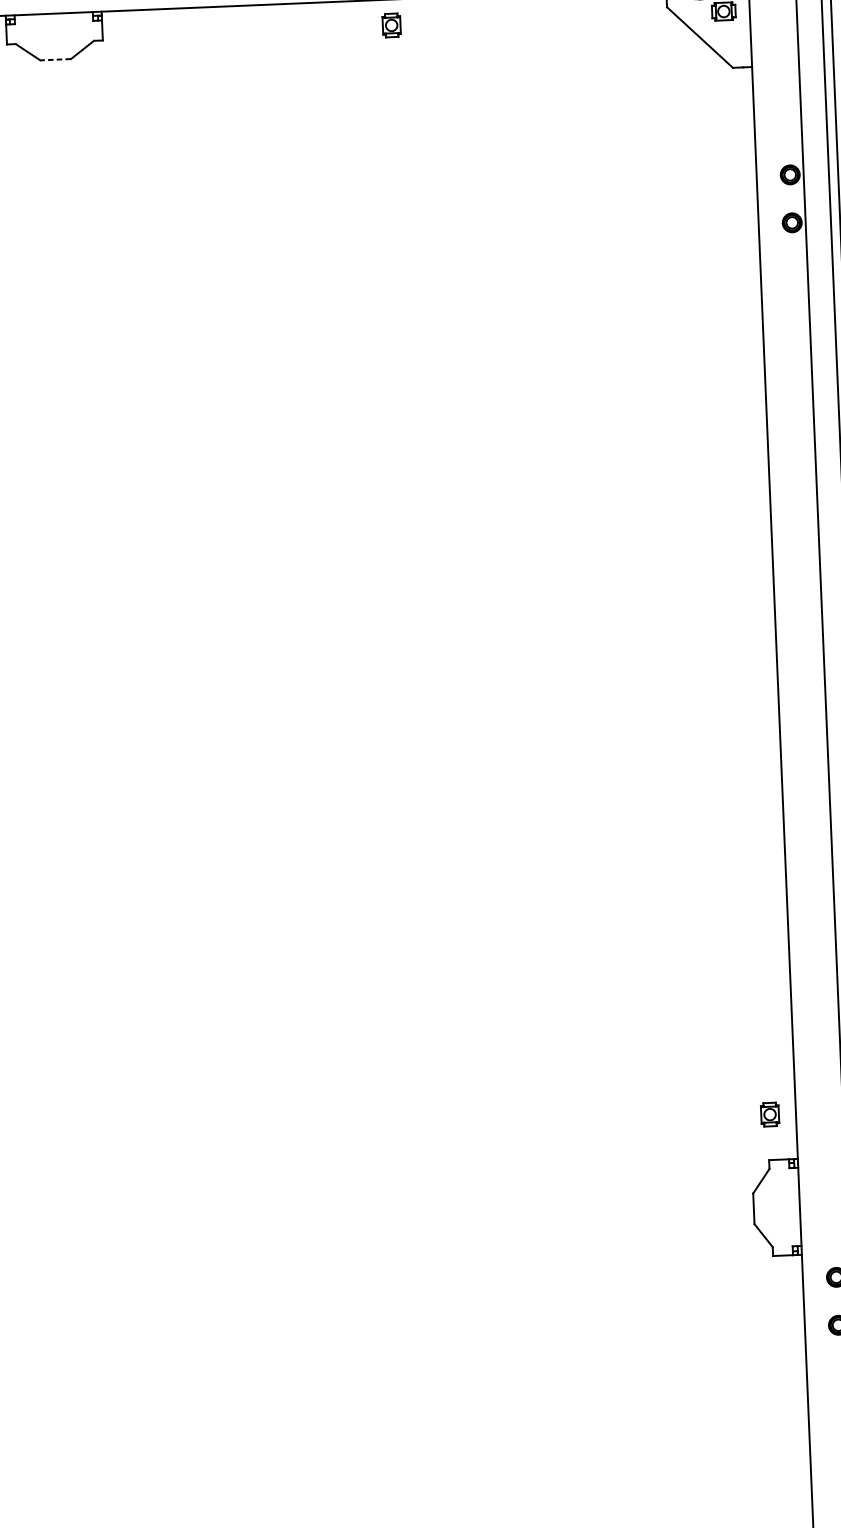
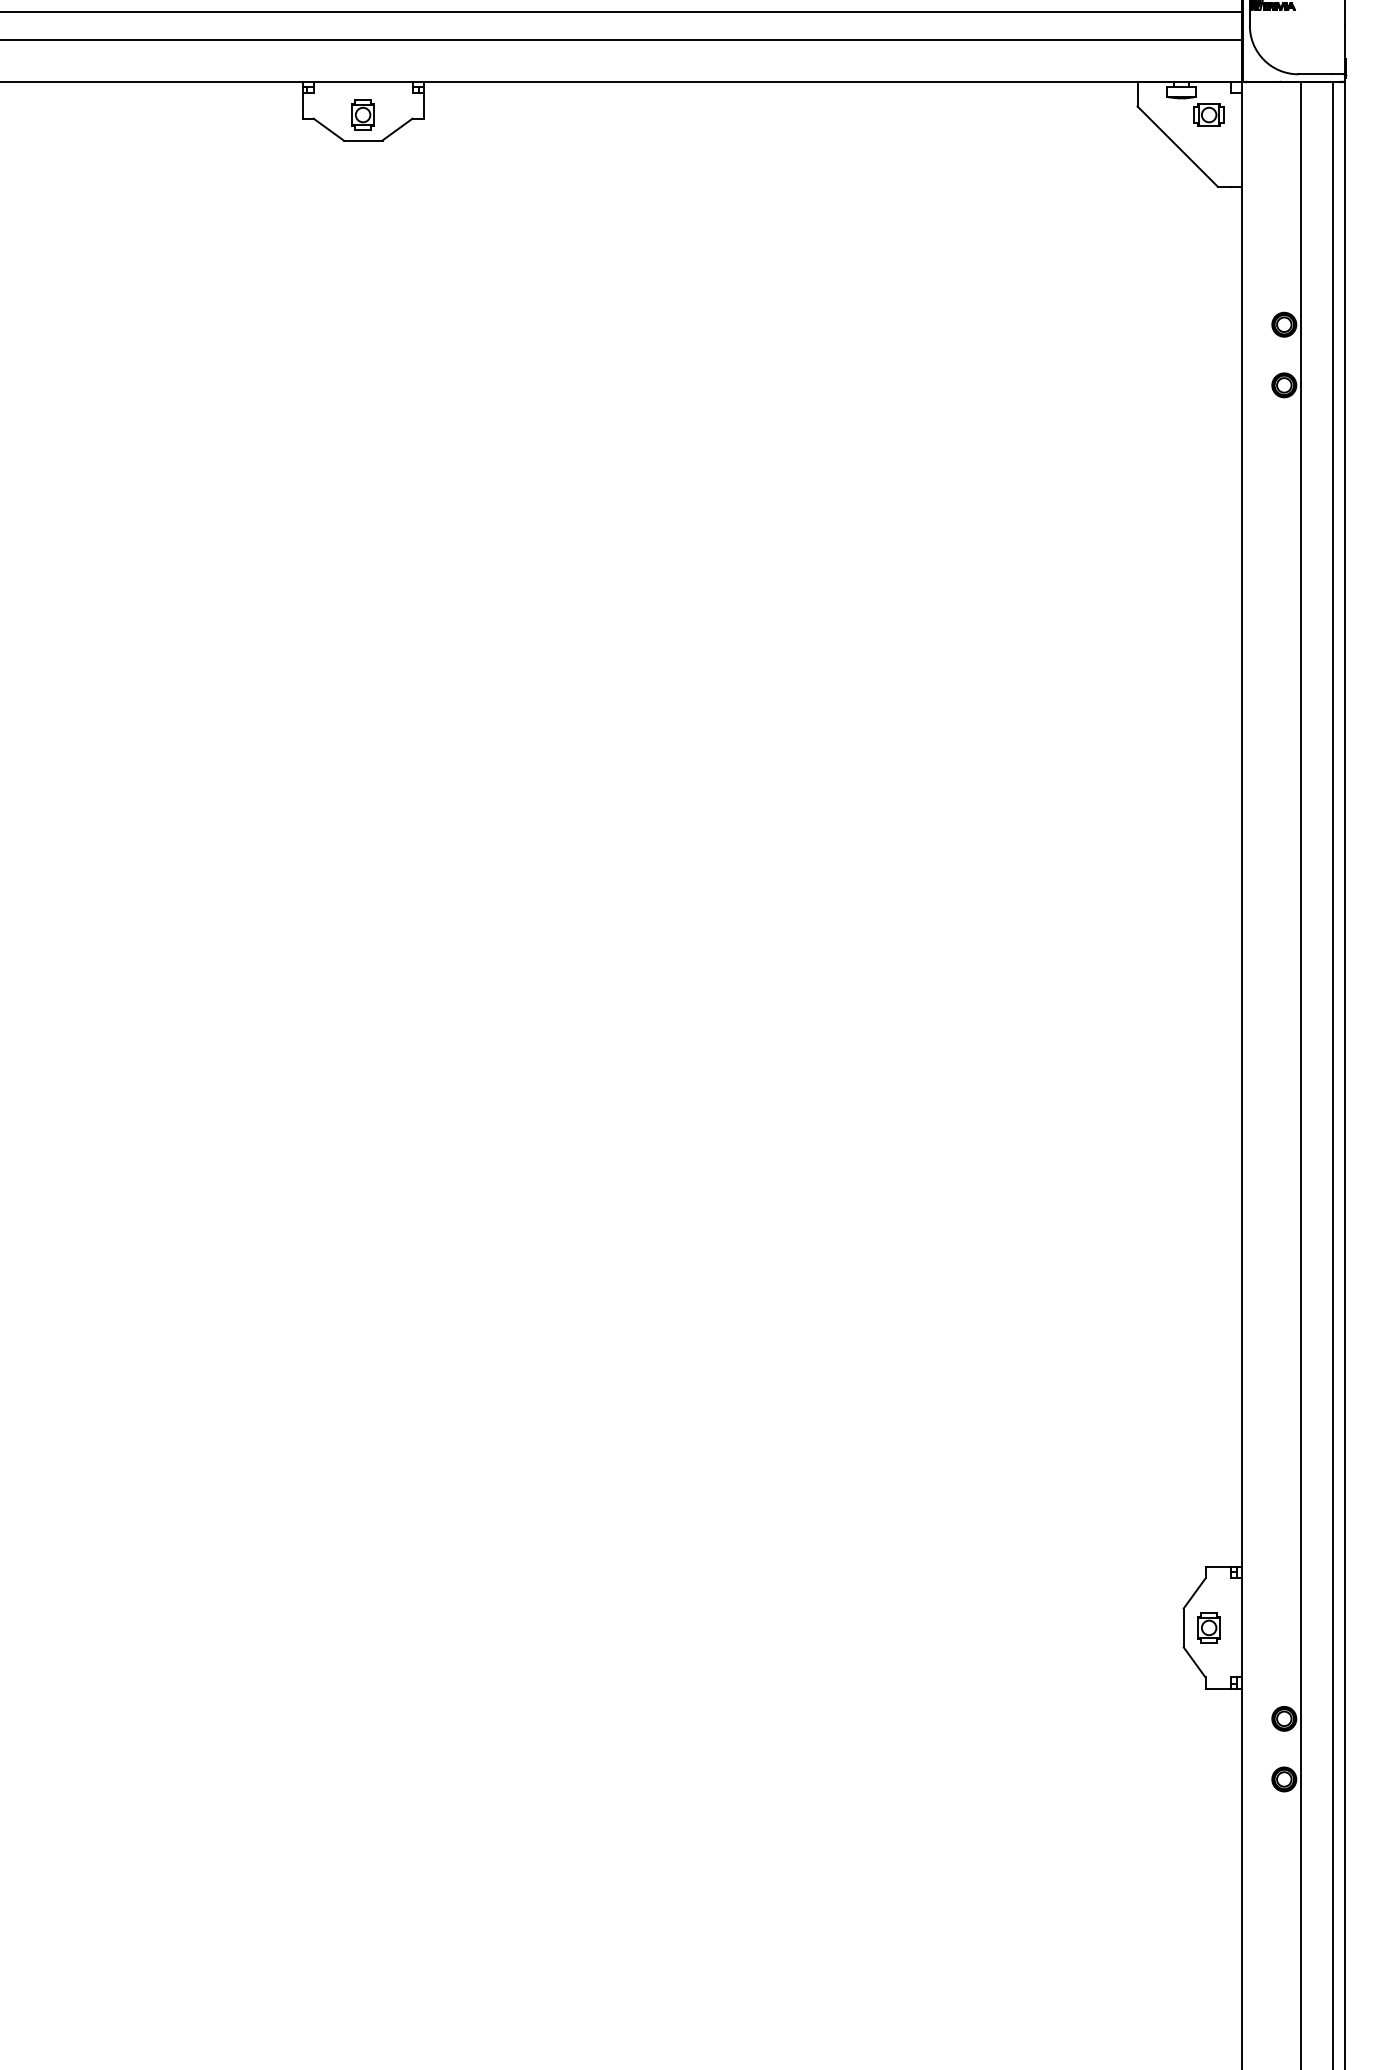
part: (391, 25) -> (362, 114), moved
line: (55, 59) -> (362, 140), dashed -> solid
part: (769, 1114) -> (1208, 1627), moved

